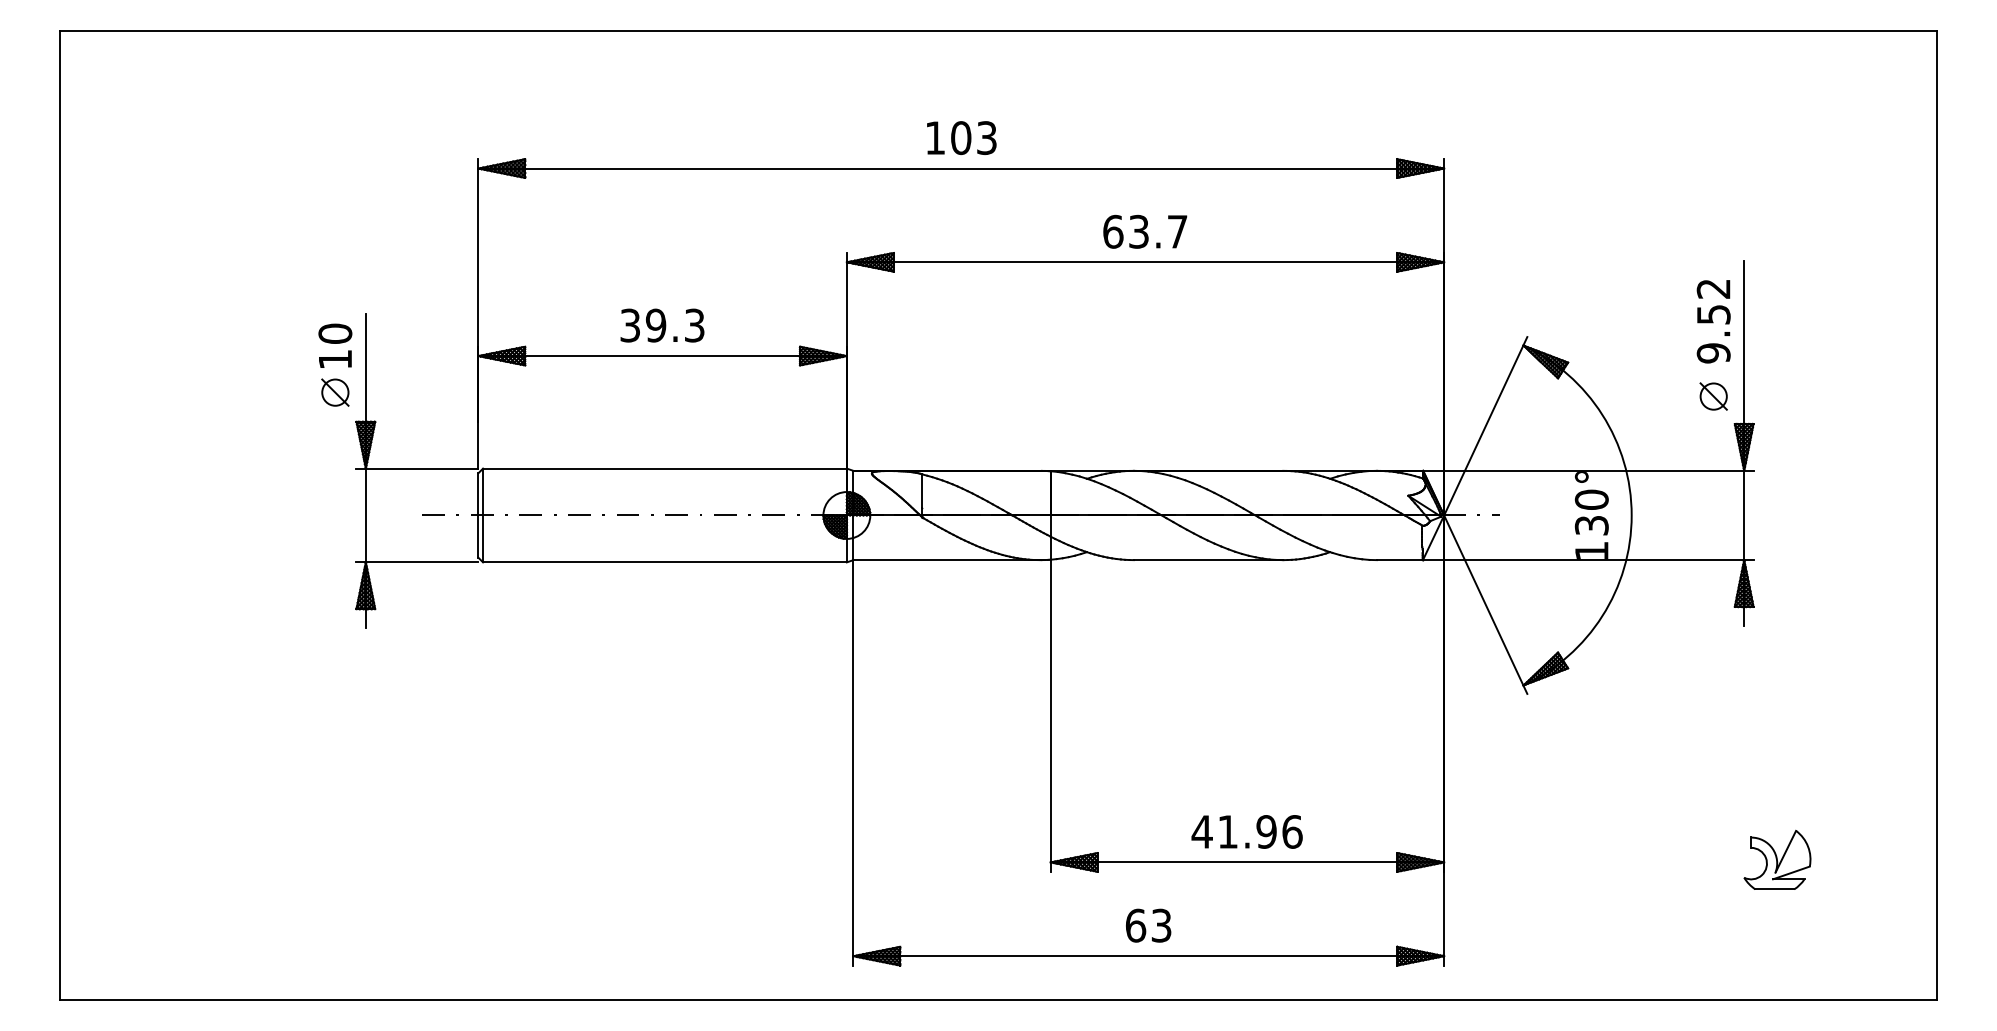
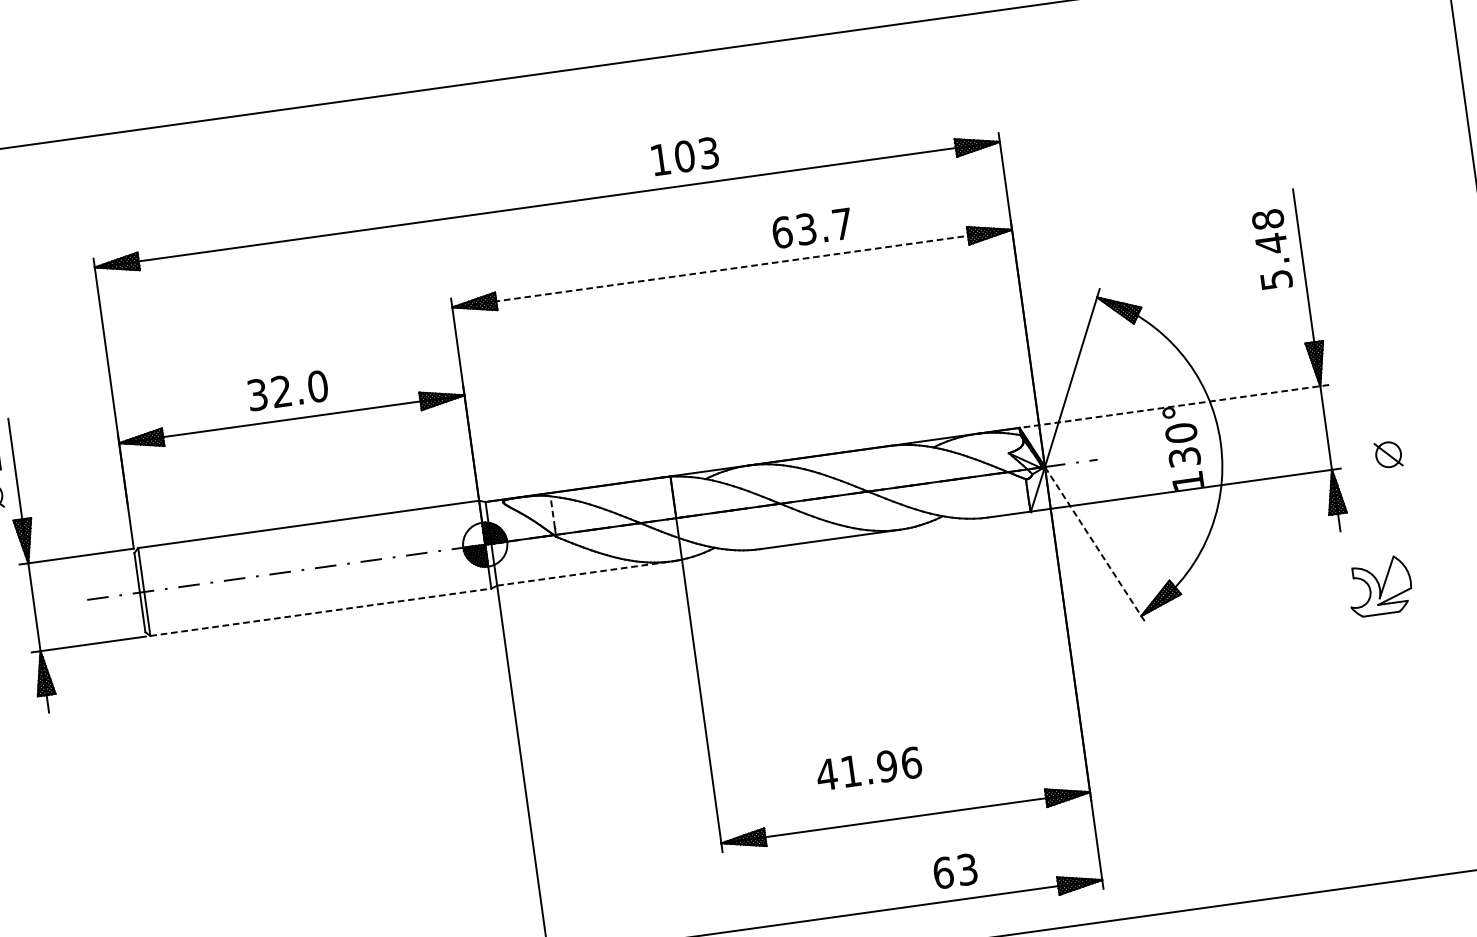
text: (961, 137) -> (685, 155), moved
text: (1145, 231) -> (812, 228), moved
line: (1145, 262) -> (732, 268), solid -> dashed
text: (1713, 320) -> (1272, 249), 9.52 -> 5.48
text: (674, 325) -> (298, 389), 39.3 -> 32.0
part: (1713, 396) -> (1388, 454), moved
line: (1587, 470) -> (1173, 406), solid -> dashed
line: (922, 491) -> (552, 512), solid -> dashed
line: (947, 560) -> (585, 573), solid -> dashed
line: (664, 562) -> (320, 612), solid -> dashed
line: (1485, 605) -> (1095, 546), solid -> dashed
text: (1246, 831) -> (868, 768), moved
part: (1777, 859) -> (1379, 585), moved
text: (1148, 925) -> (955, 871), moved

